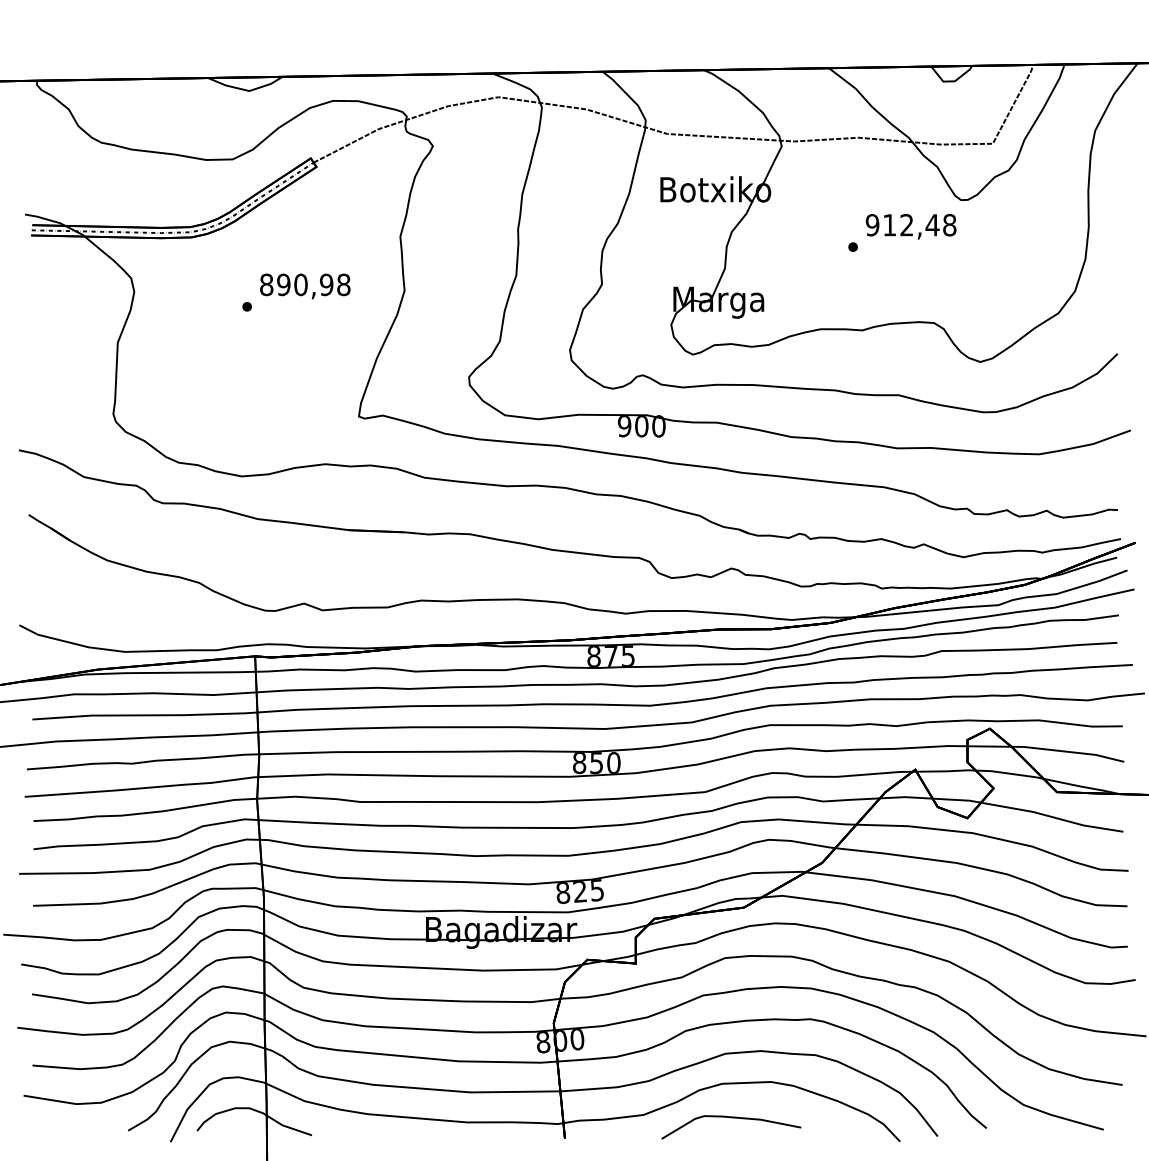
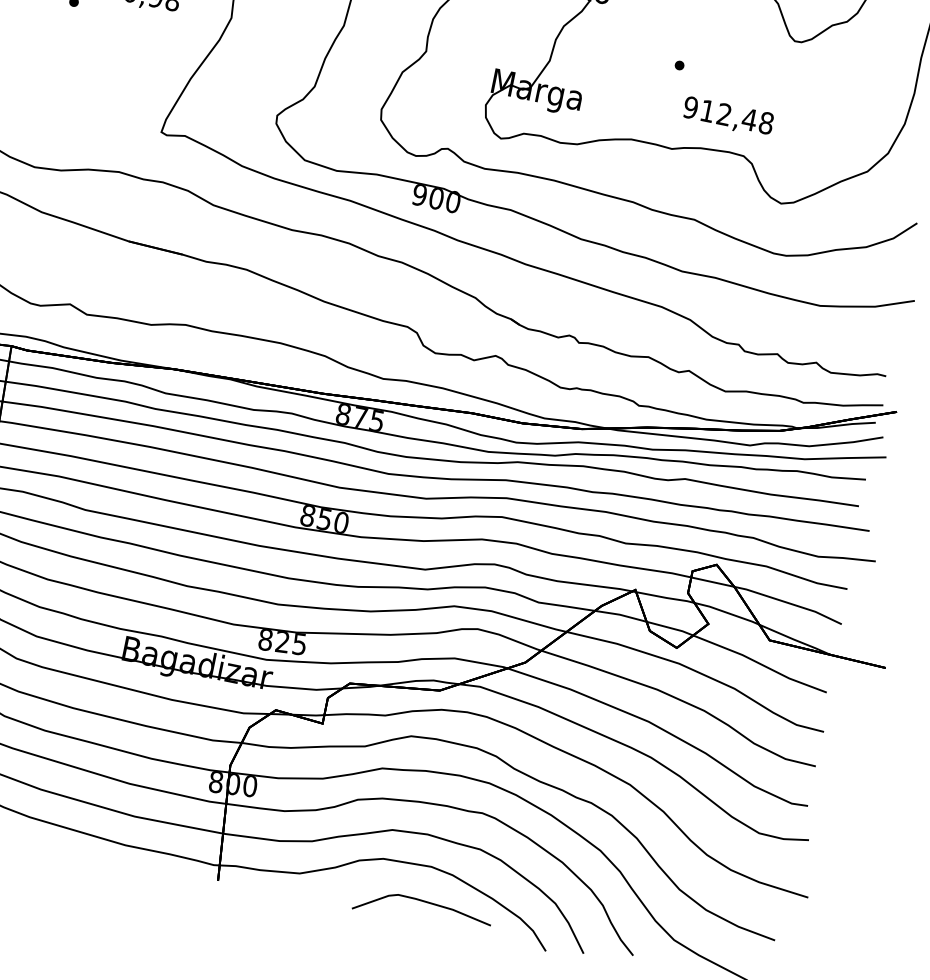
text: (910, 226) -> (727, 116), moved
curve: (731, 1118) -> (424, 902), moved

